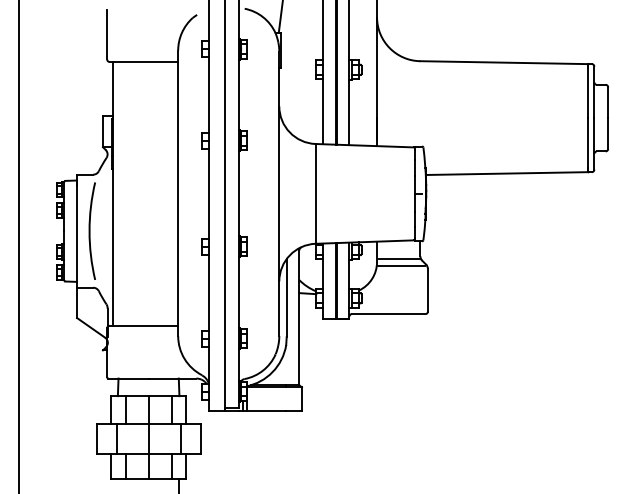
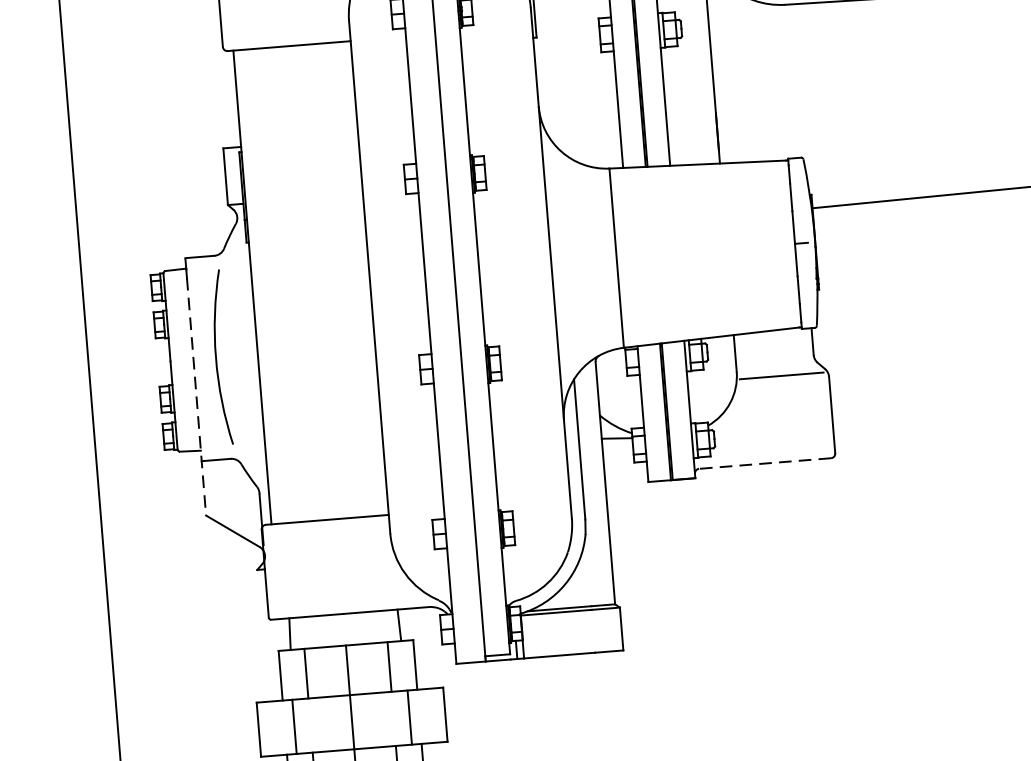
line: (77, 246) -> (196, 387), solid -> dashed
line: (399, 258) -> (776, 362), removed
line: (388, 314) -> (764, 464), solid -> dashed

